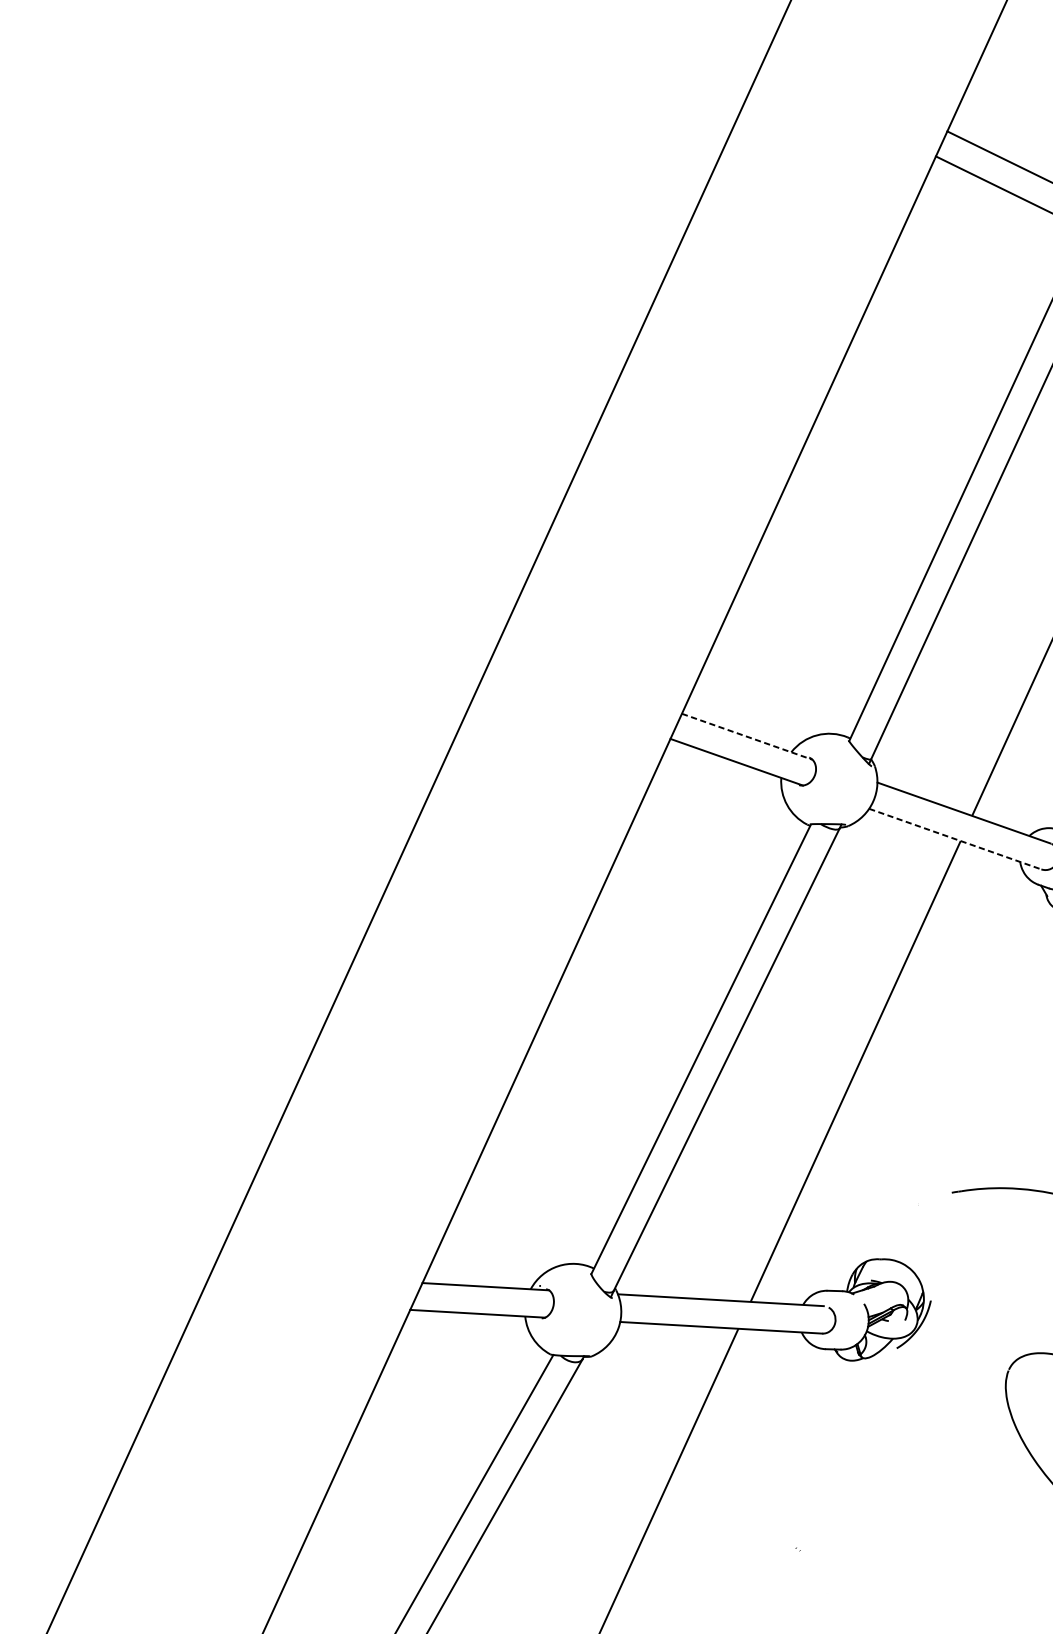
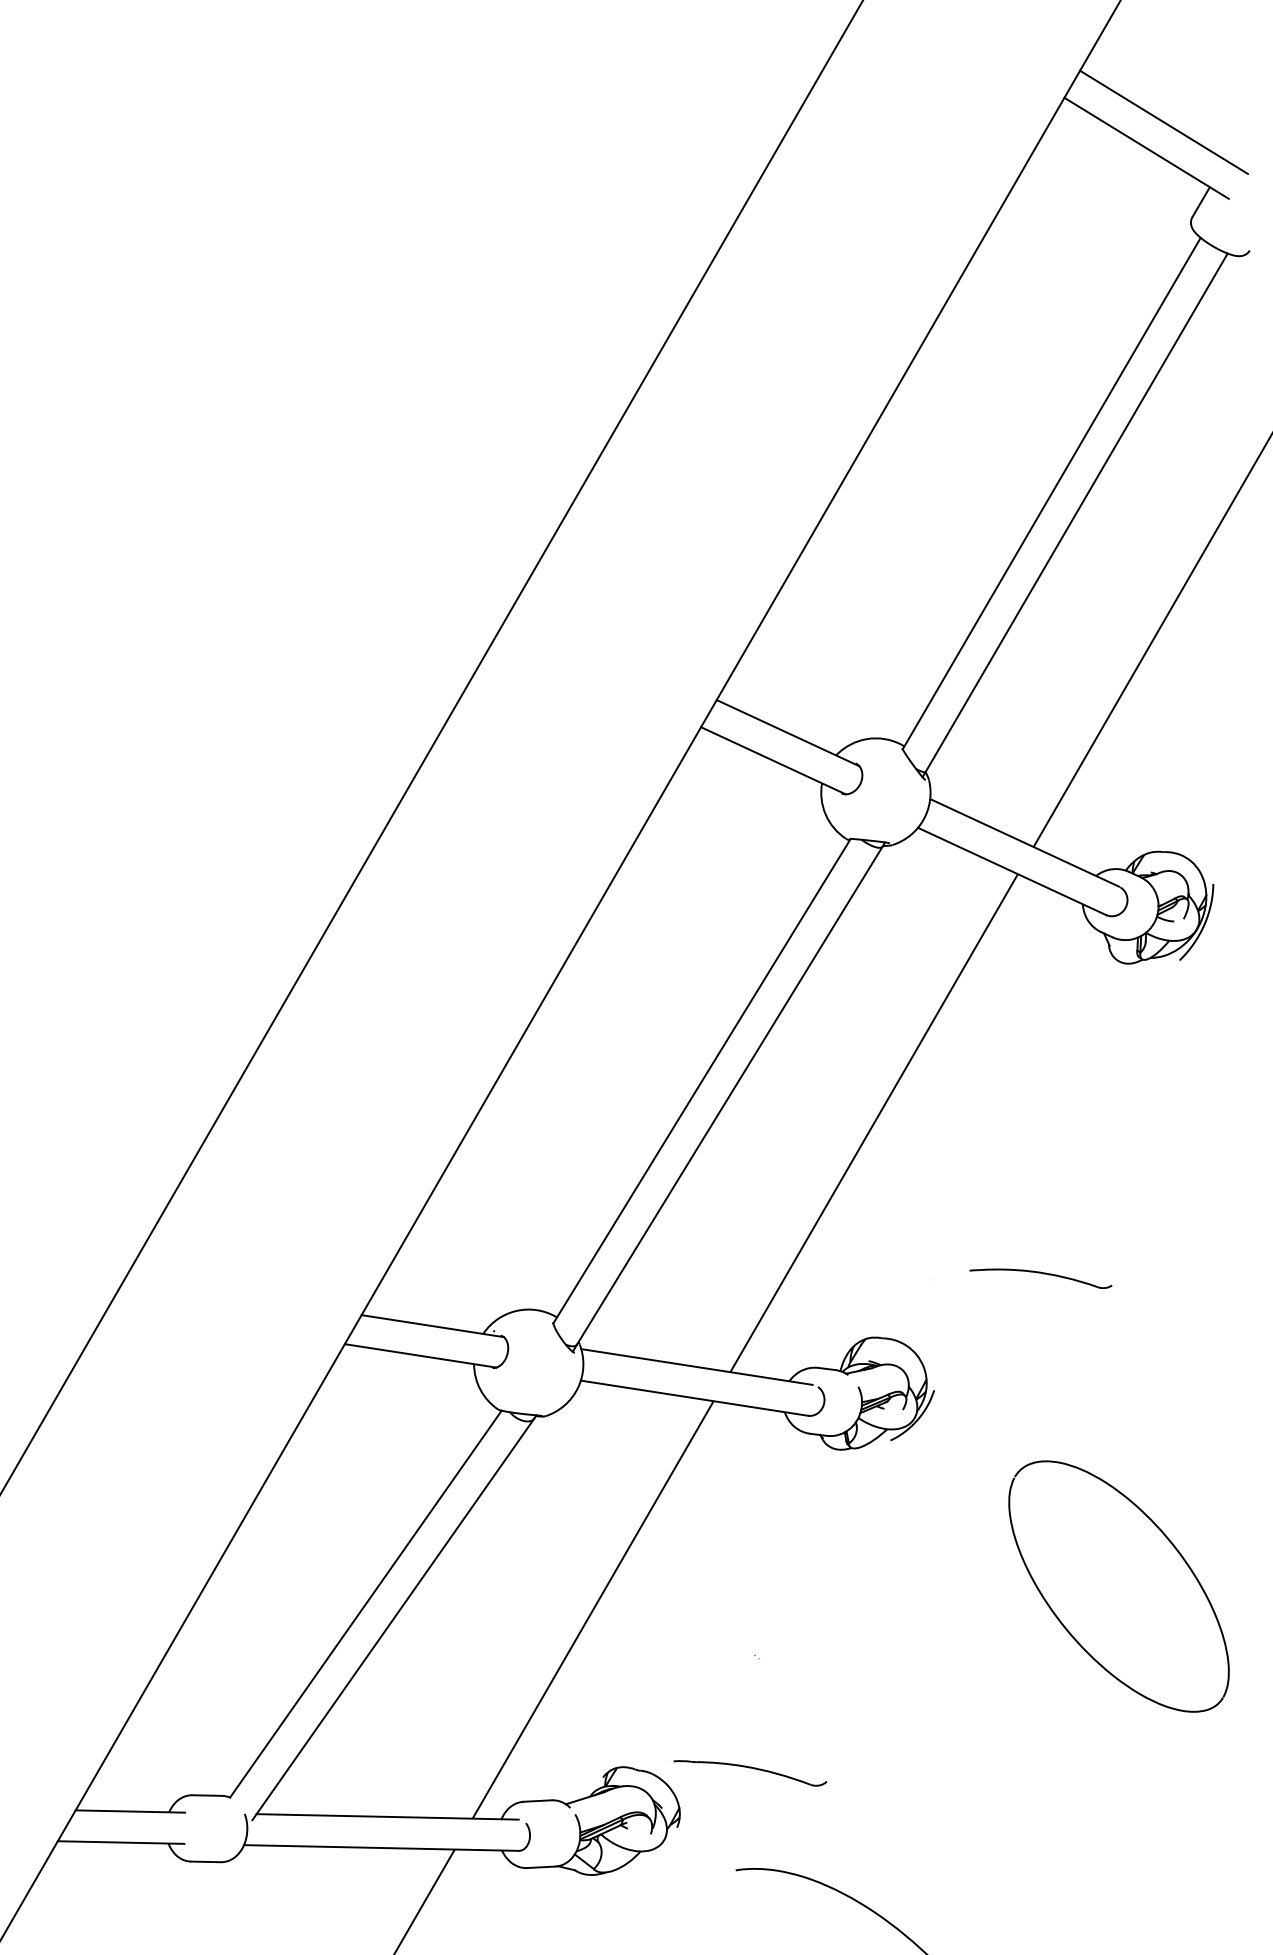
line: (747, 737) -> (788, 733), dashed -> solid
line: (955, 839) -> (1012, 871), dashed -> solid

